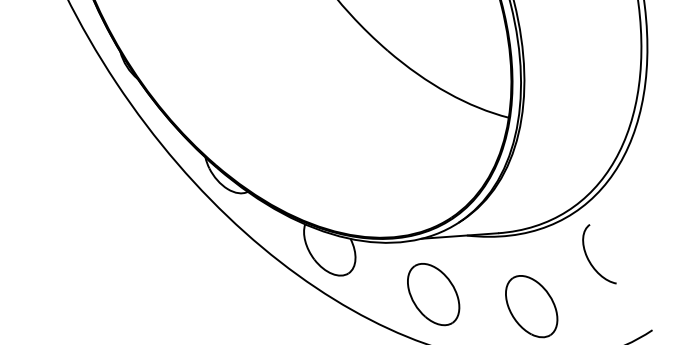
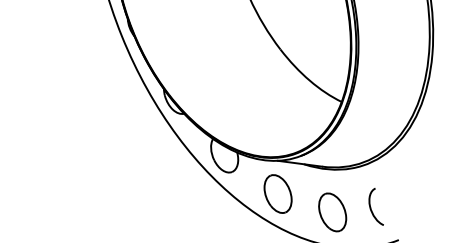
curve: (589, 258) -> (371, 207), moved

